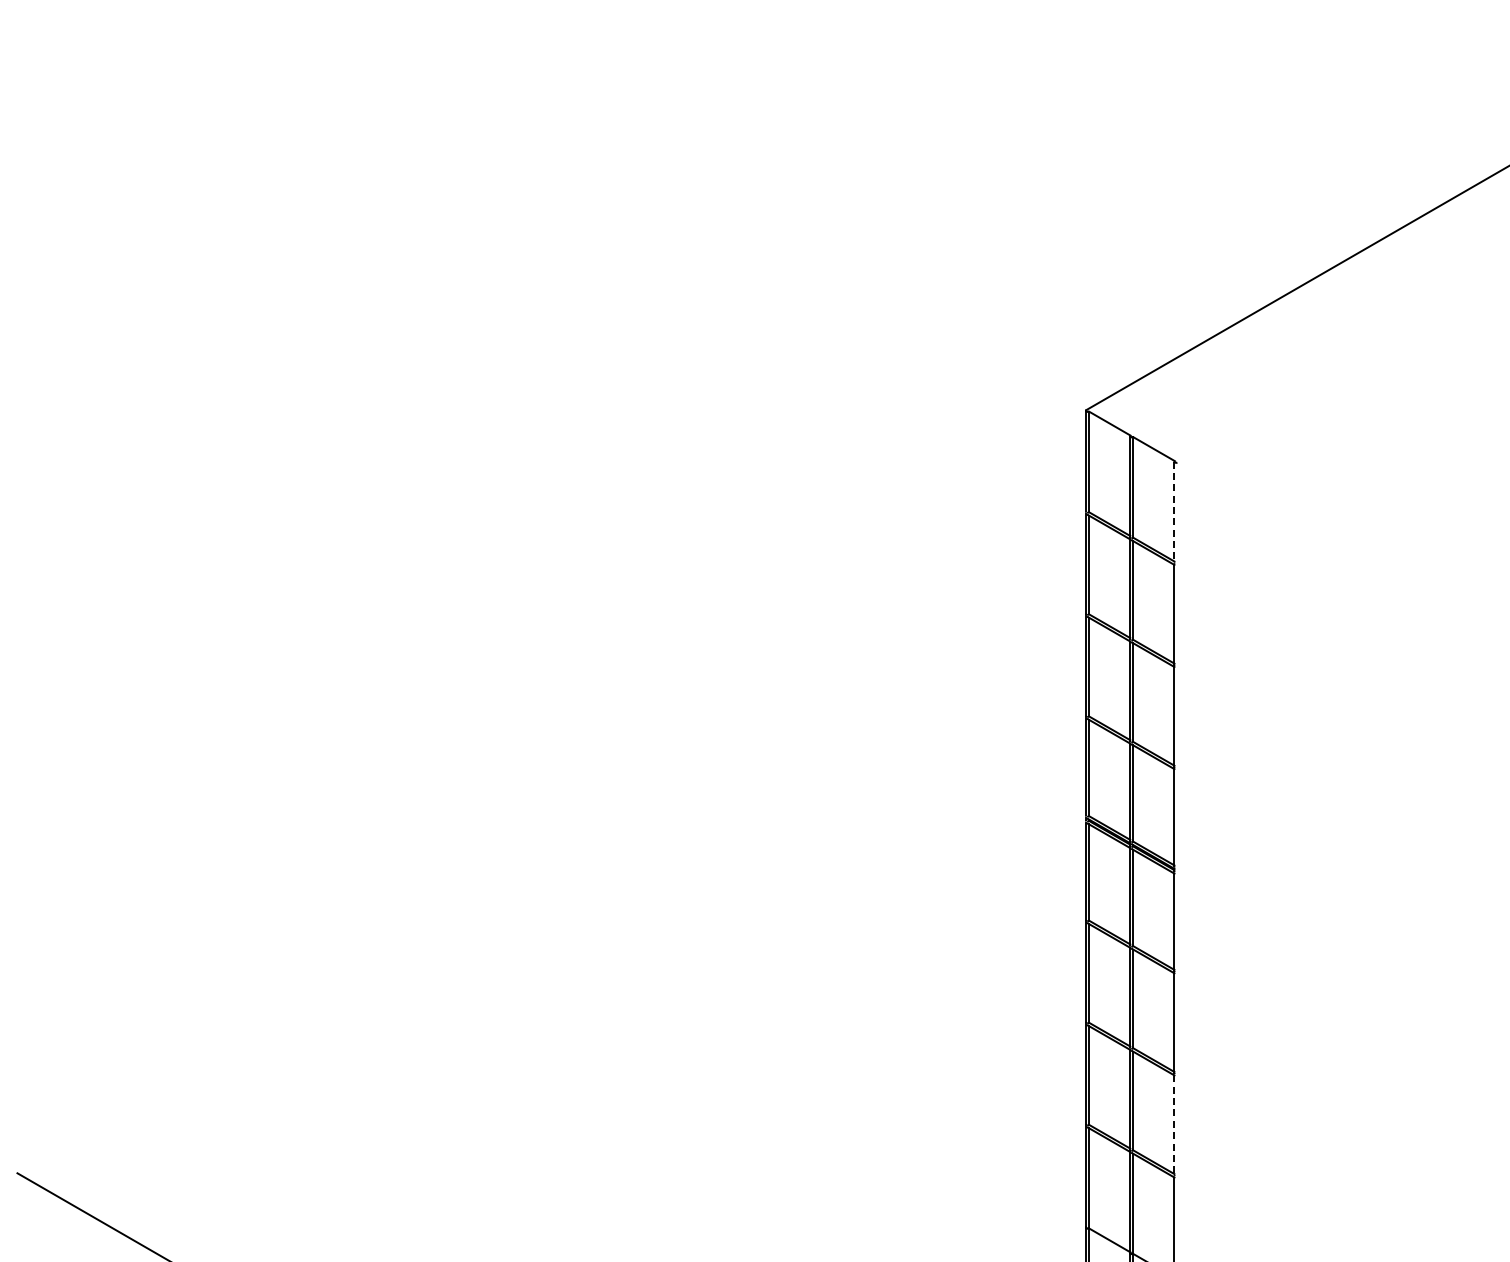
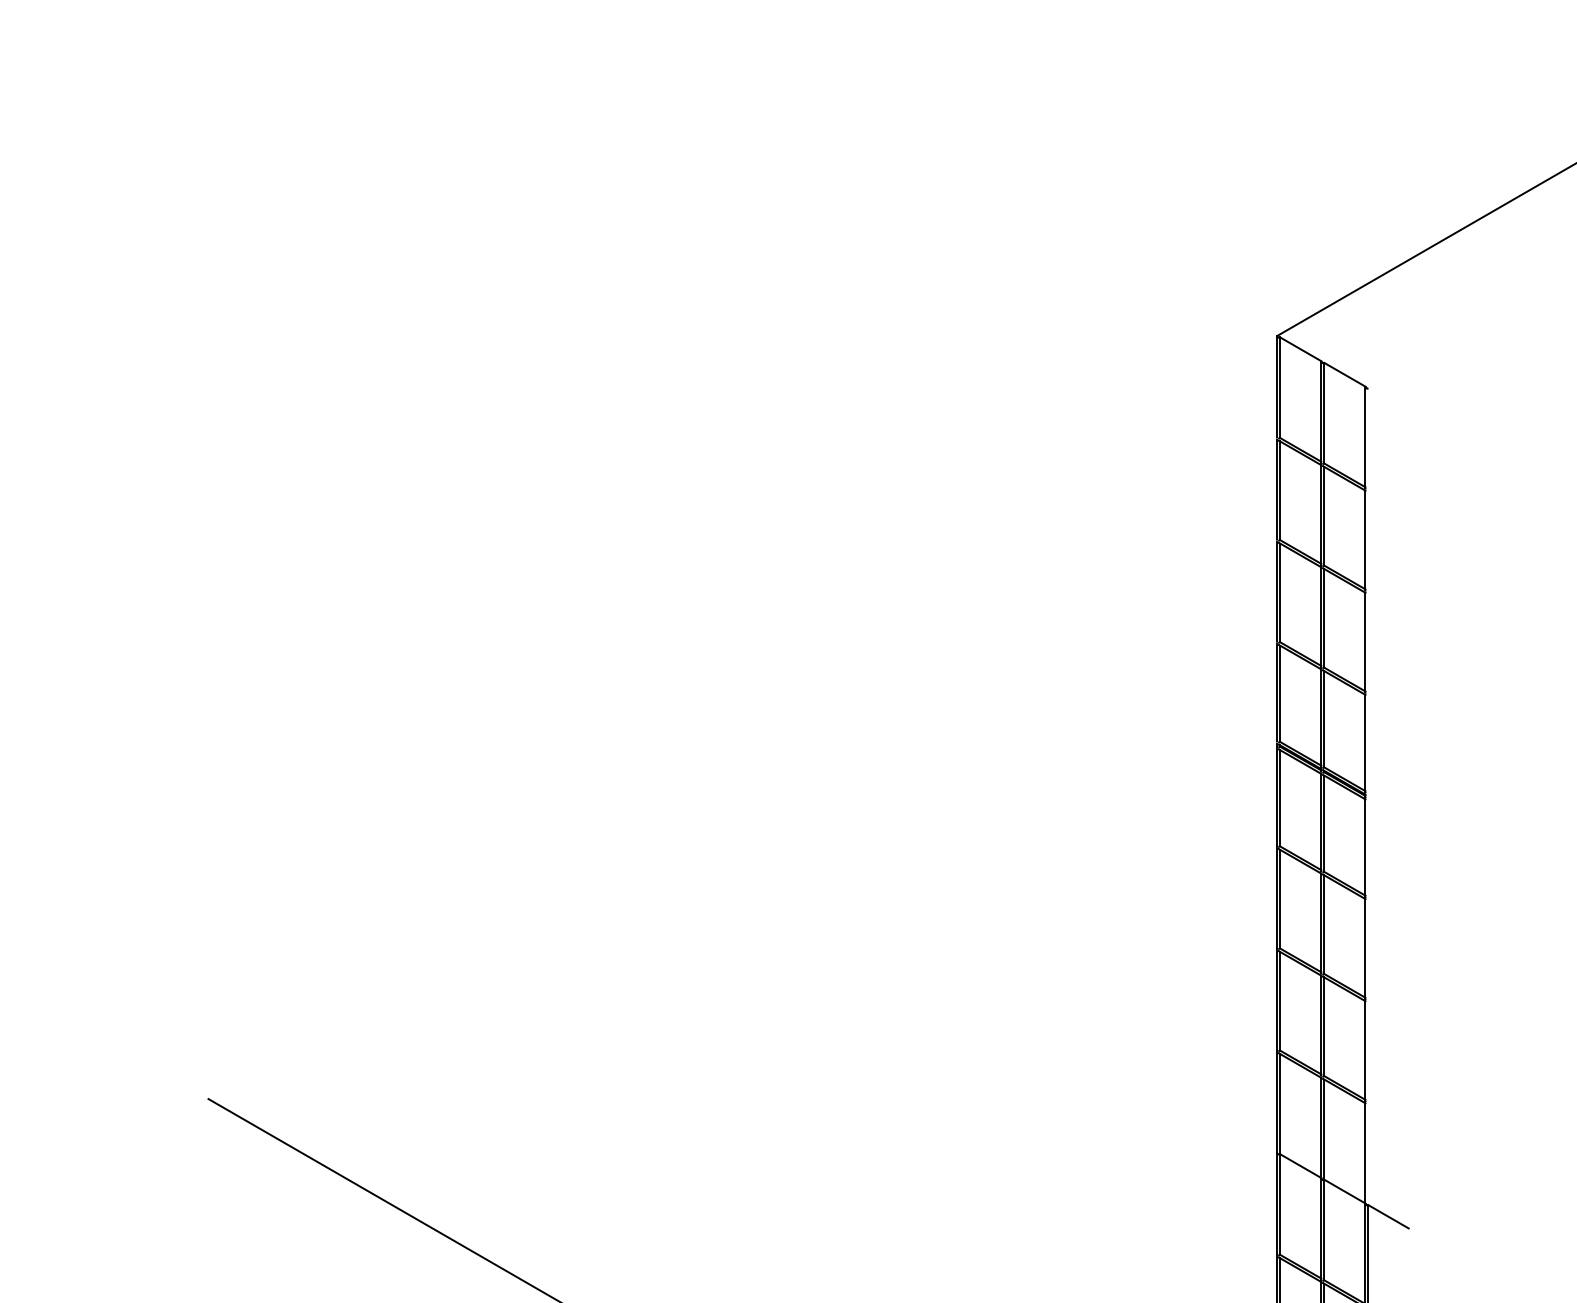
line: (1174, 512) -> (1365, 438), dashed -> solid
line: (1174, 1125) -> (1365, 1051), dashed -> solid

